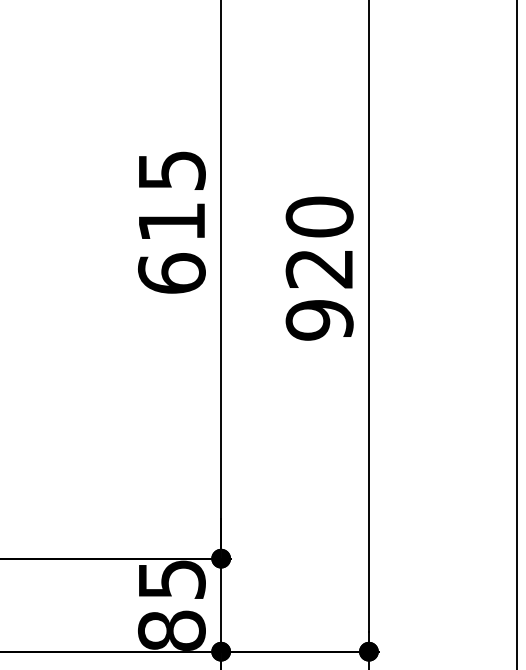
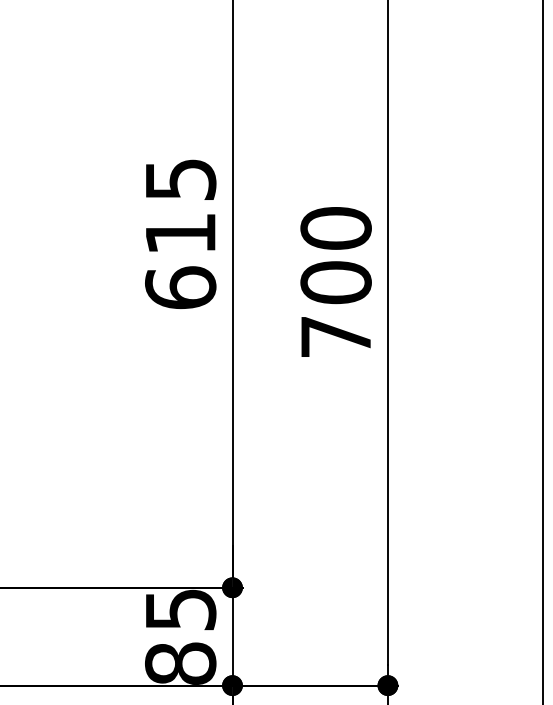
text: (319, 294) -> (335, 309), 920 -> 700

